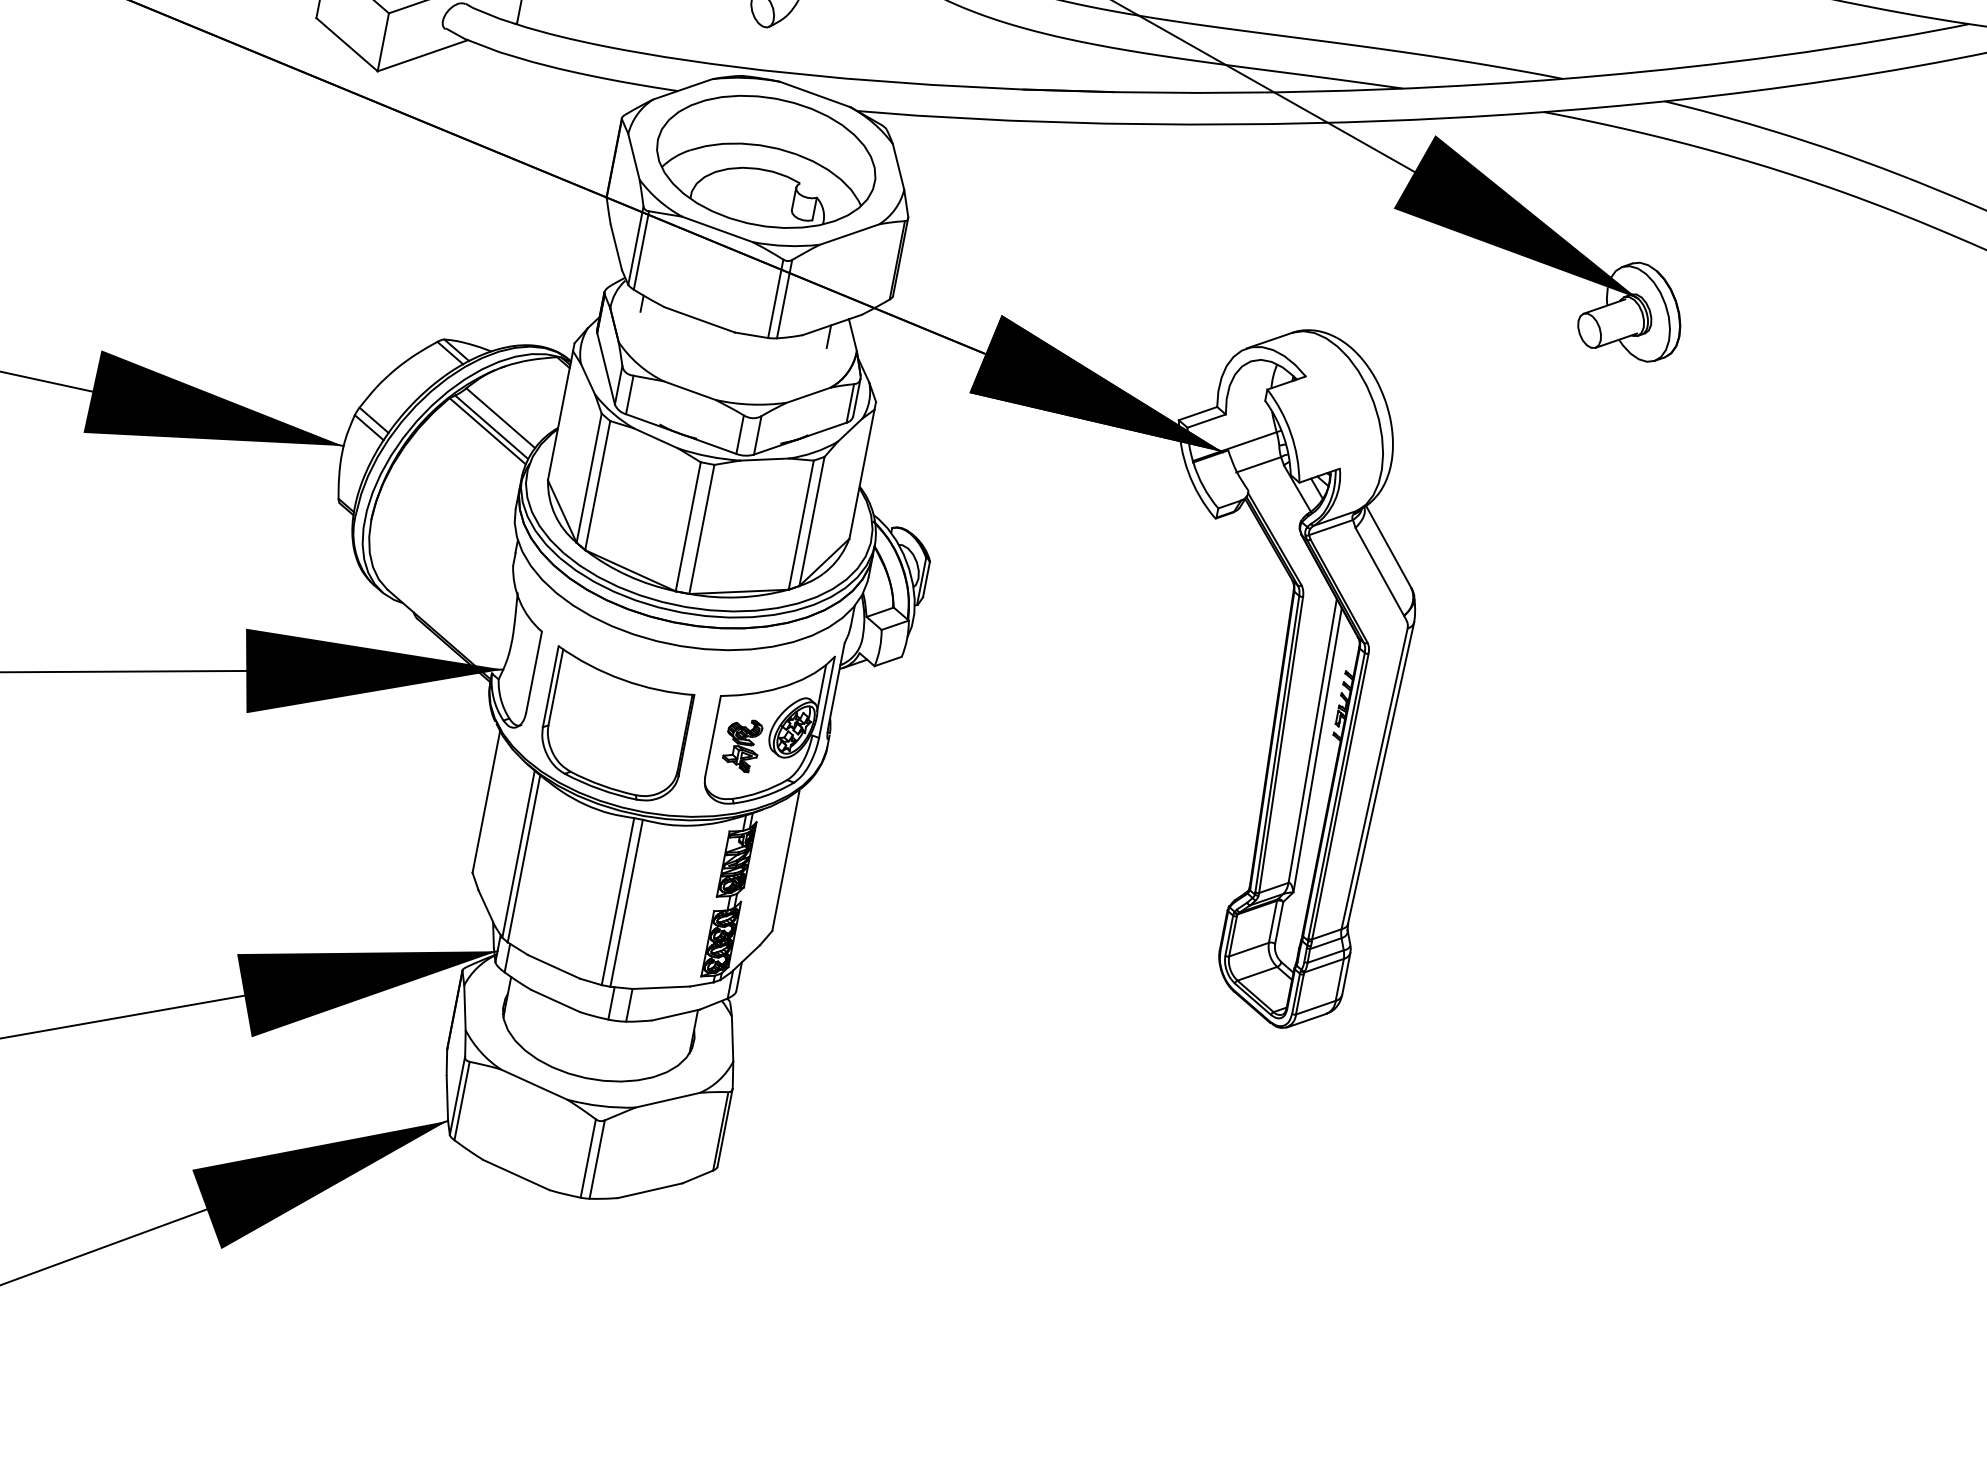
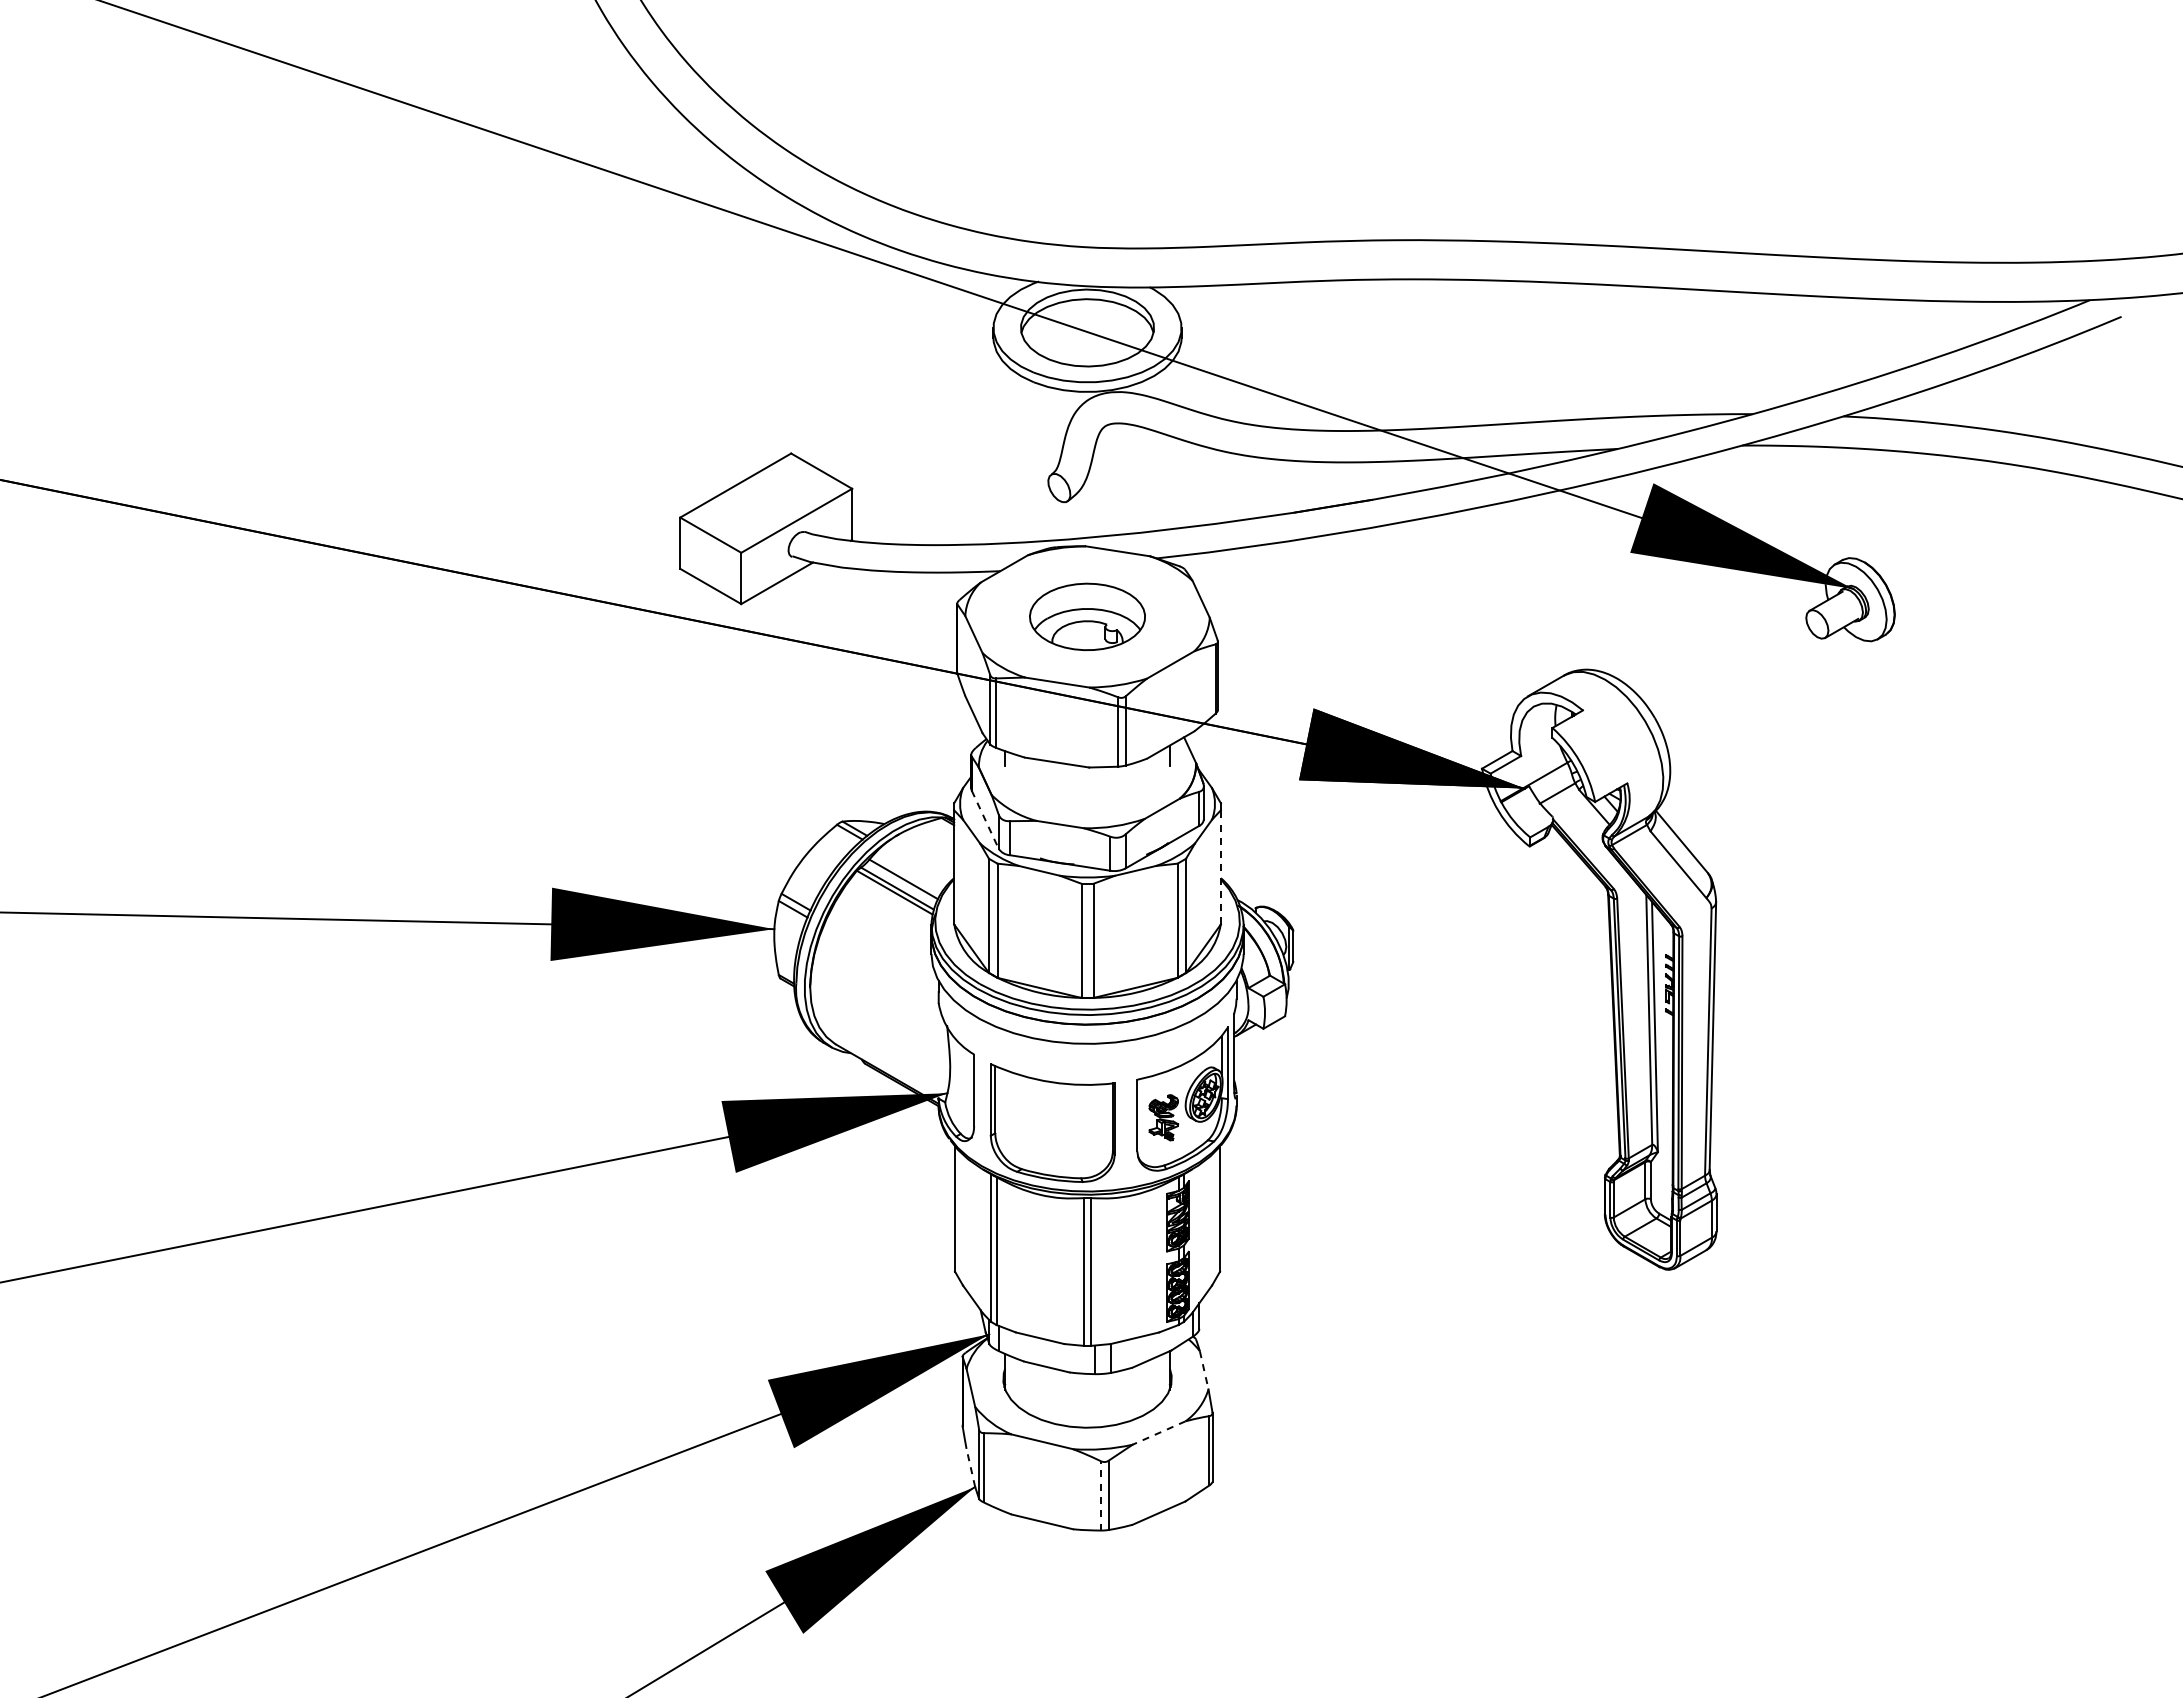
part: (766, 161) -> (1087, 616), size x0.6
line: (606, 369) -> (985, 820), solid -> dashed
line: (861, 473) -> (1220, 866), solid -> dashed
line: (732, 1039) -> (1204, 1370), solid -> dashed
line: (447, 1097) -> (970, 1467), solid -> dashed
line: (668, 1100) -> (1159, 1433), solid -> dashed
line: (587, 1157) -> (1100, 1495), solid -> dashed

